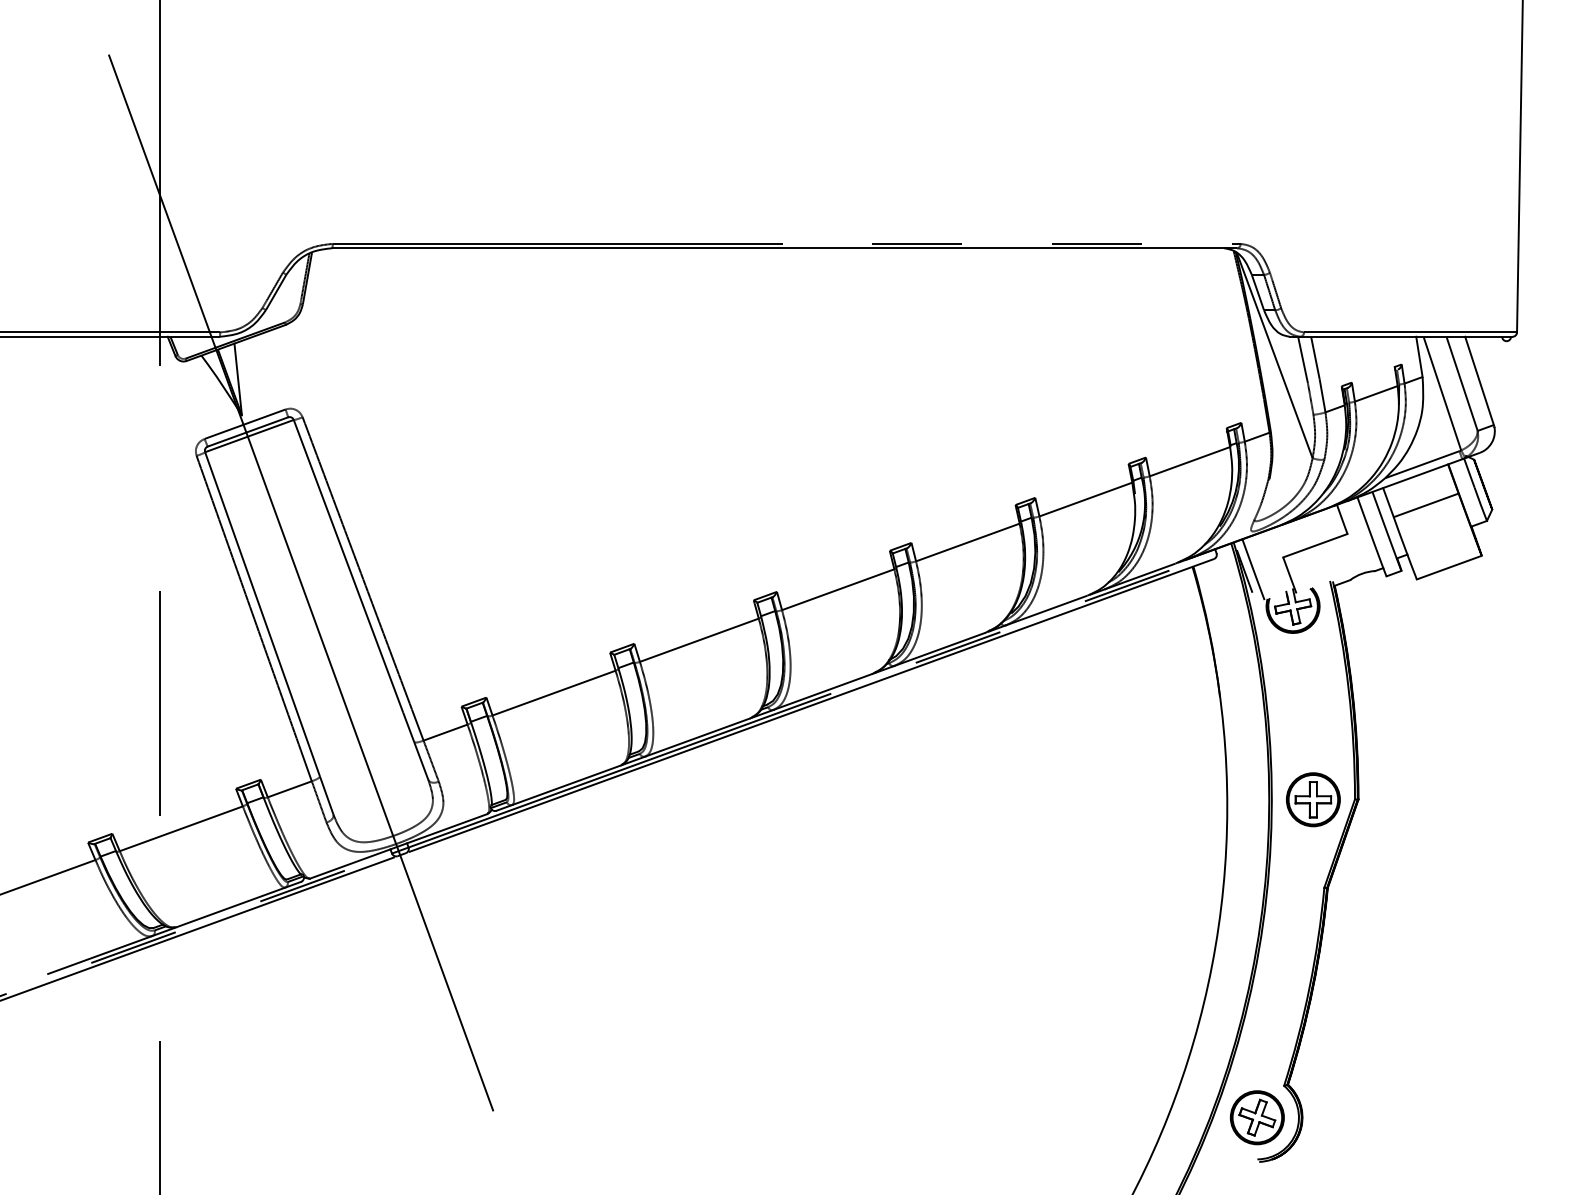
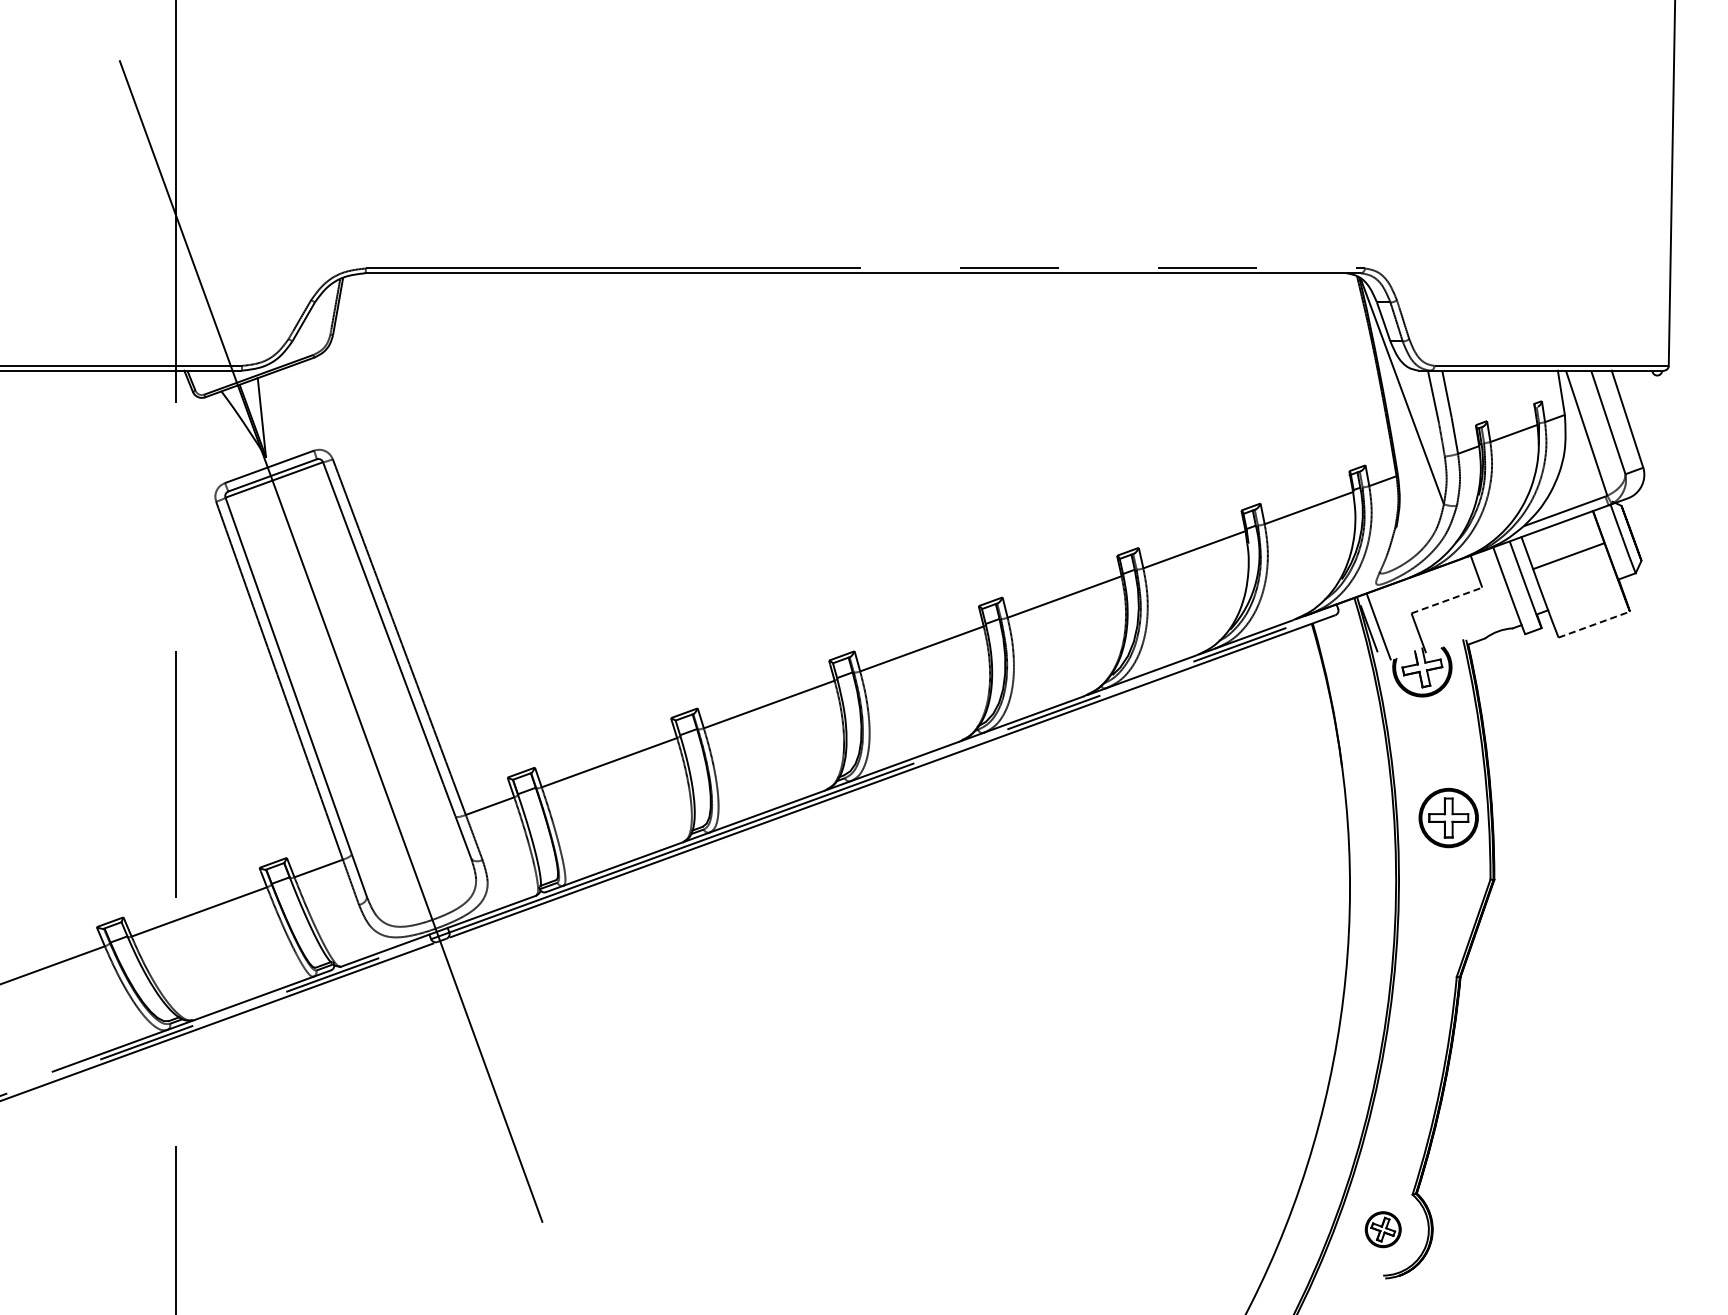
line: (1314, 545) -> (1446, 600), solid -> dashed
line: (1449, 567) -> (1594, 624), solid -> dashed
part: (1313, 799) -> (1448, 817), moved
part: (1257, 1117) -> (1383, 1229), size x0.6

